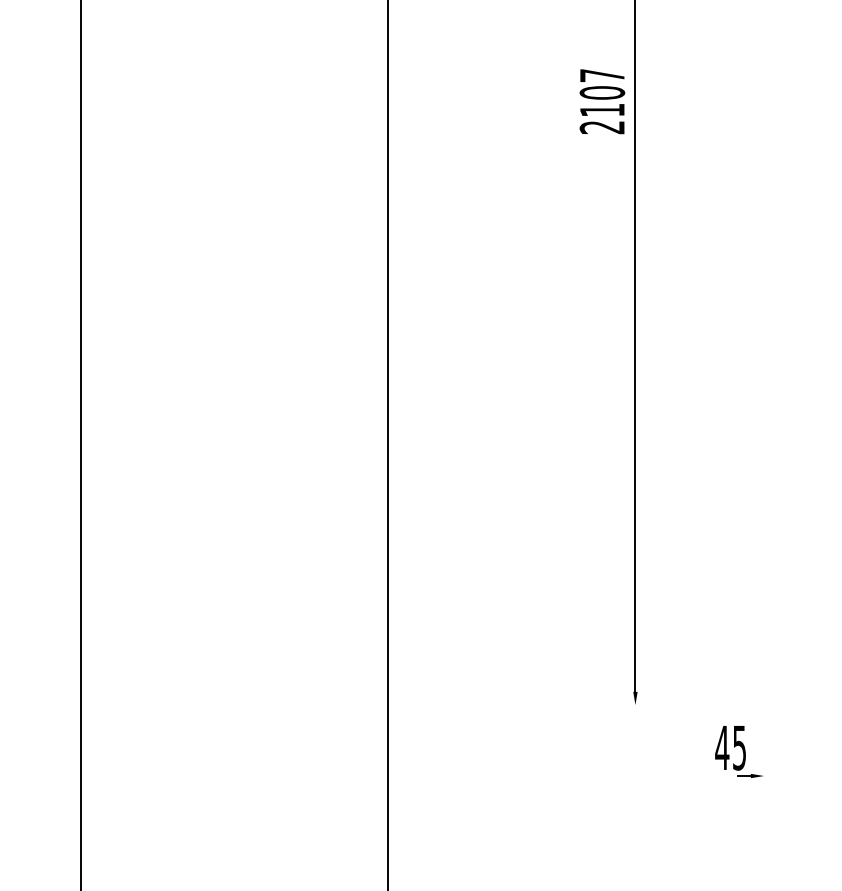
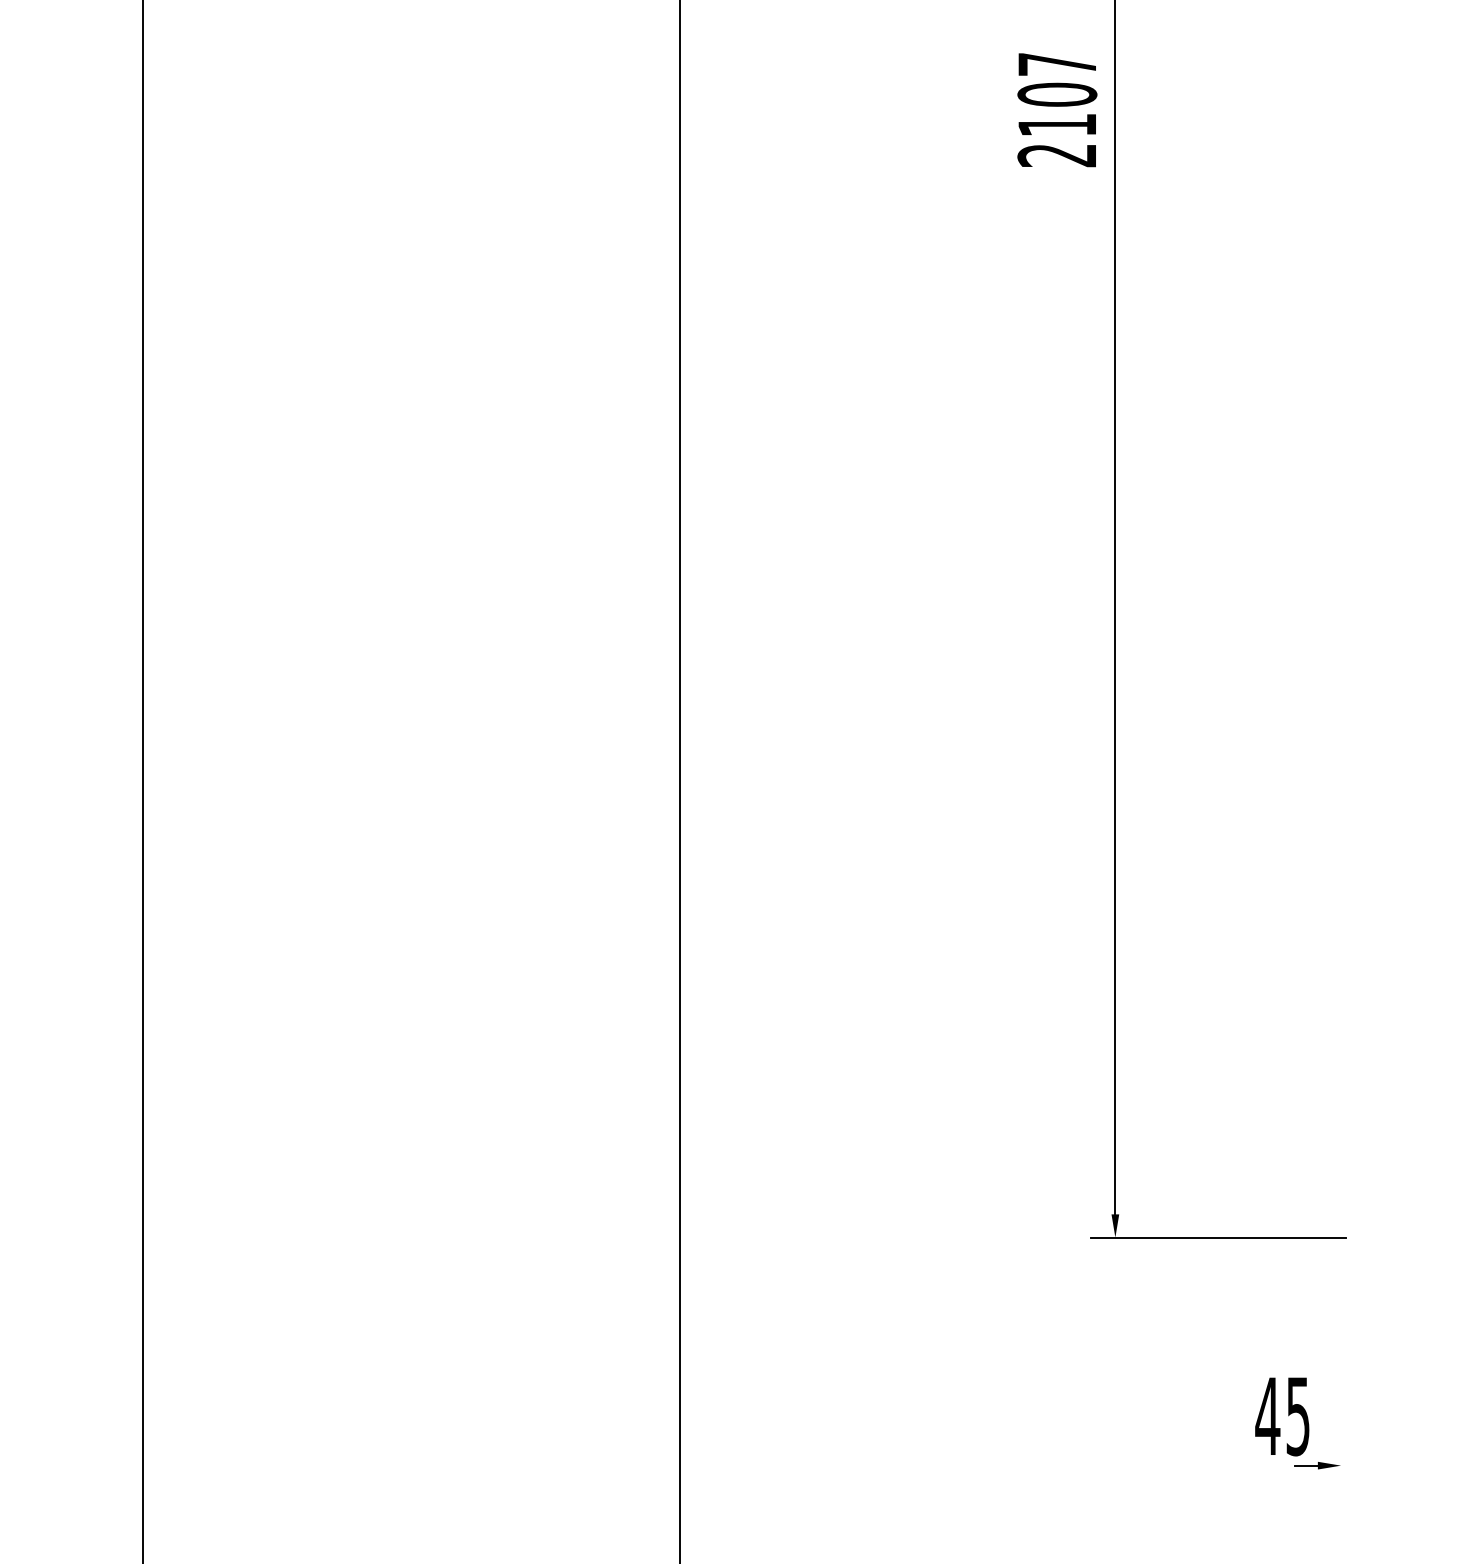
text: (602, 101) -> (1057, 109), moved
line: (694, 705) -> (1219, 1238), added
part: (739, 752) -> (1297, 1424), moved

